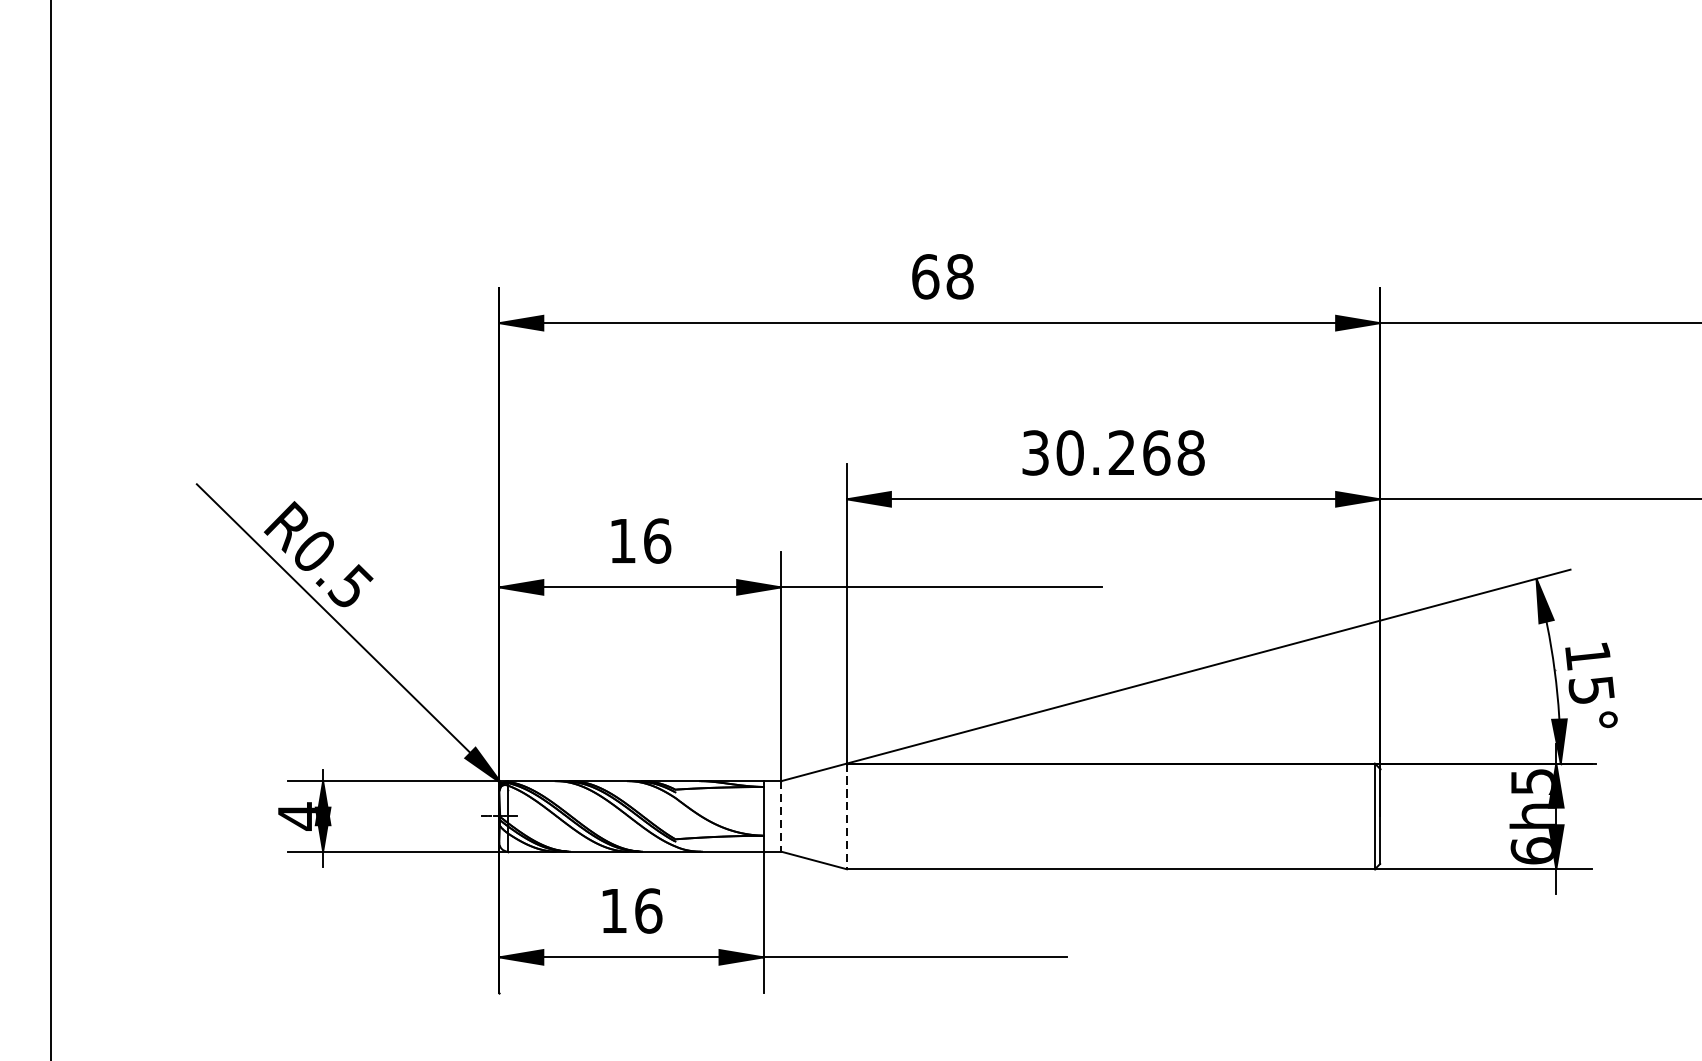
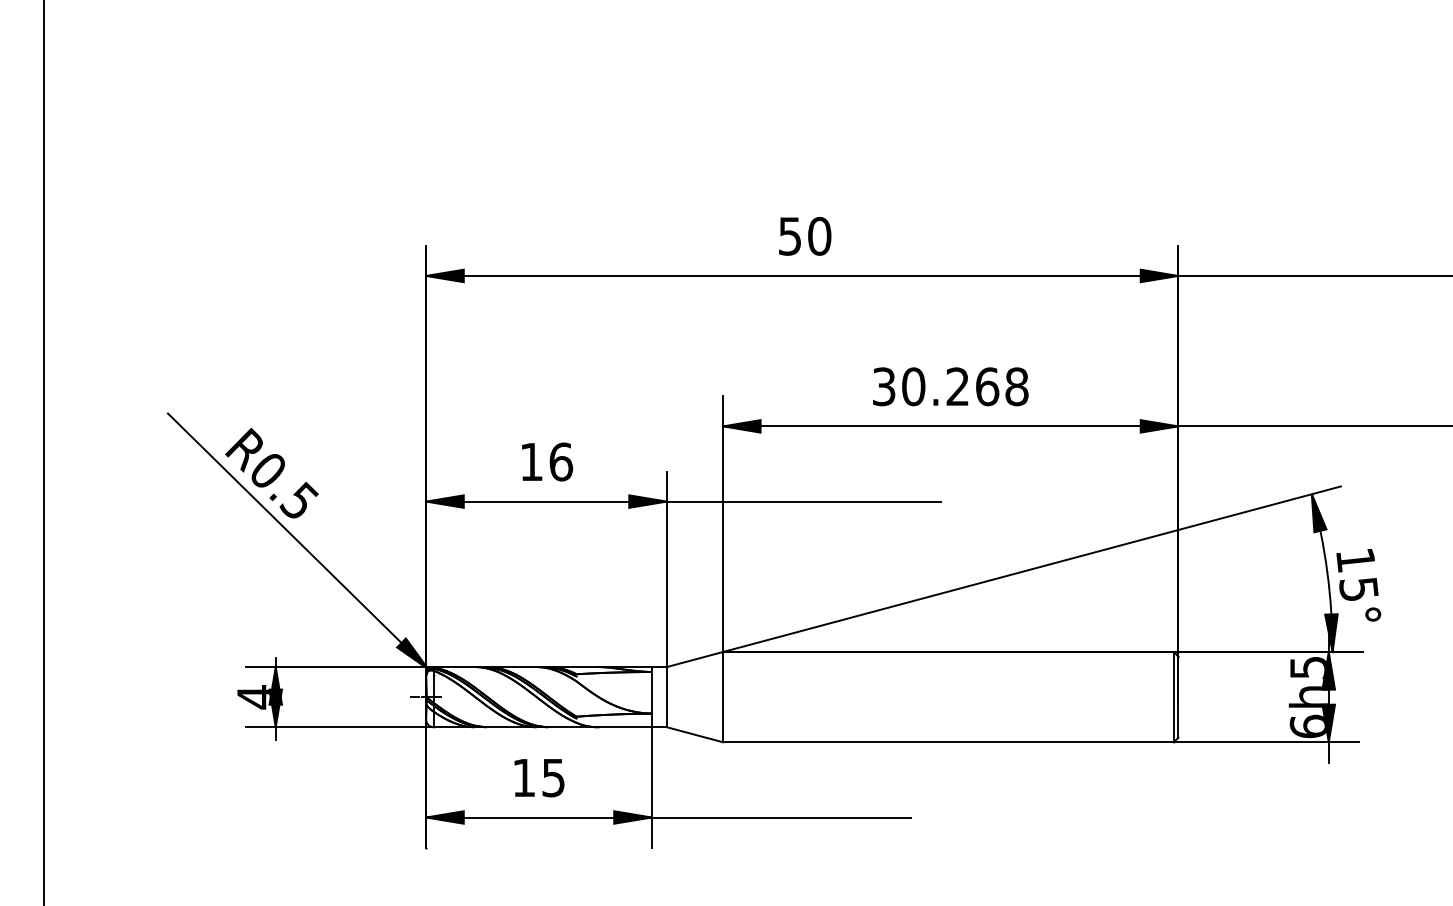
text: (942, 276) -> (804, 236), 68 -> 50
line: (780, 816) -> (666, 697), dashed -> solid
line: (847, 816) -> (723, 697), dashed -> solid
text: (648, 910) -> (553, 777), 16 -> 15

